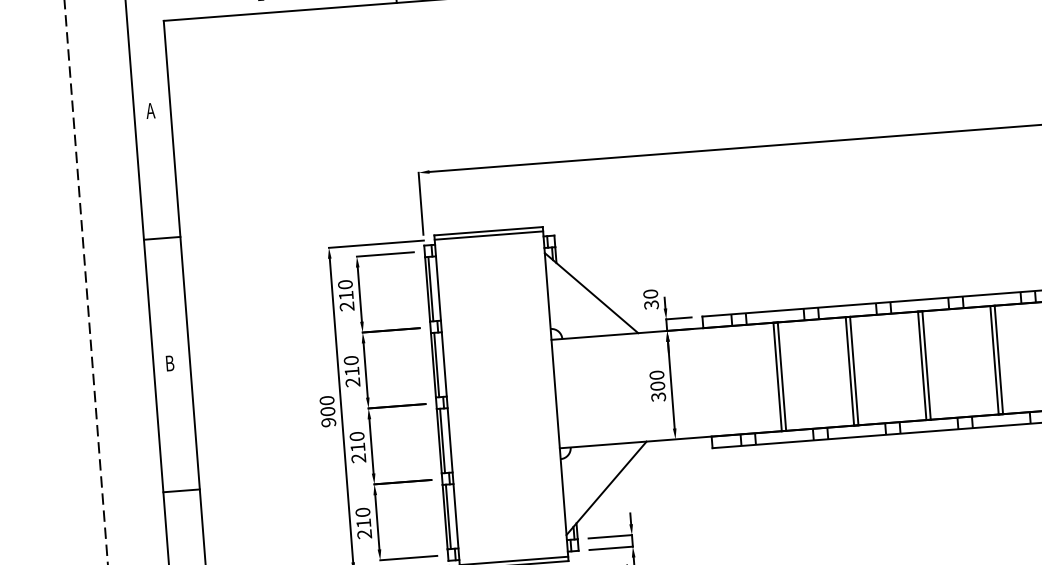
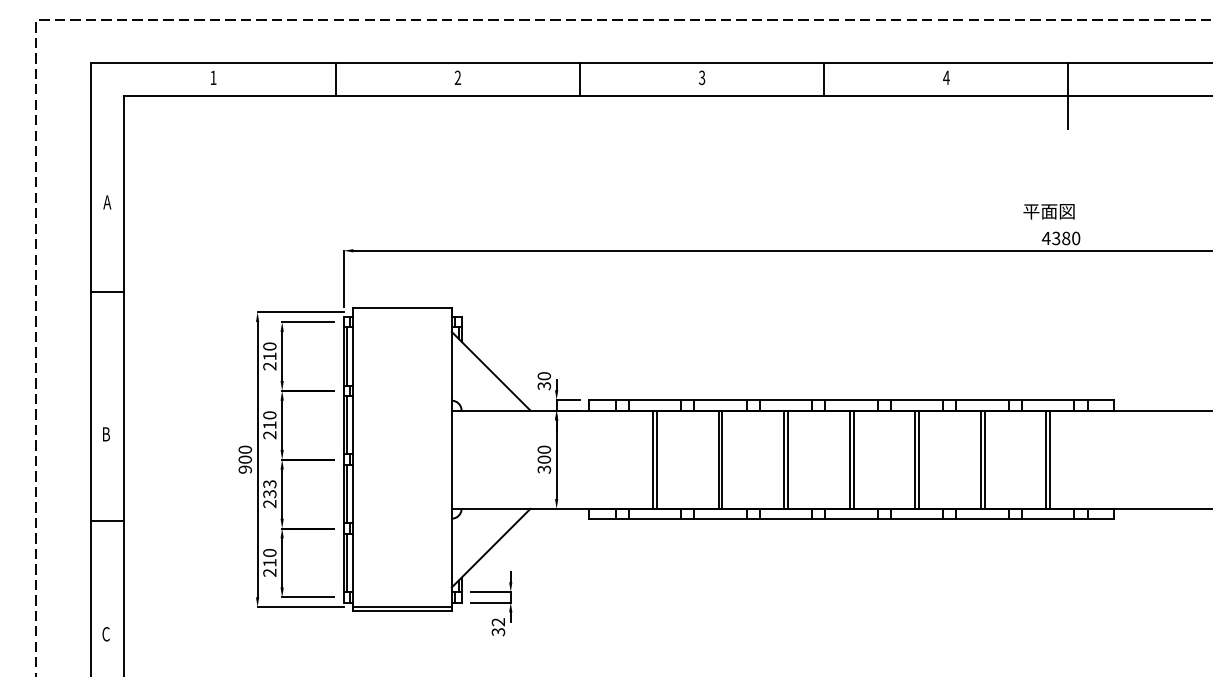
text: (150, 110) -> (107, 202), moved
line: (488, 235) -> (402, 312), removed
text: (170, 363) -> (106, 434), moved
text: (357, 442) -> (269, 489), 210 -> 233

